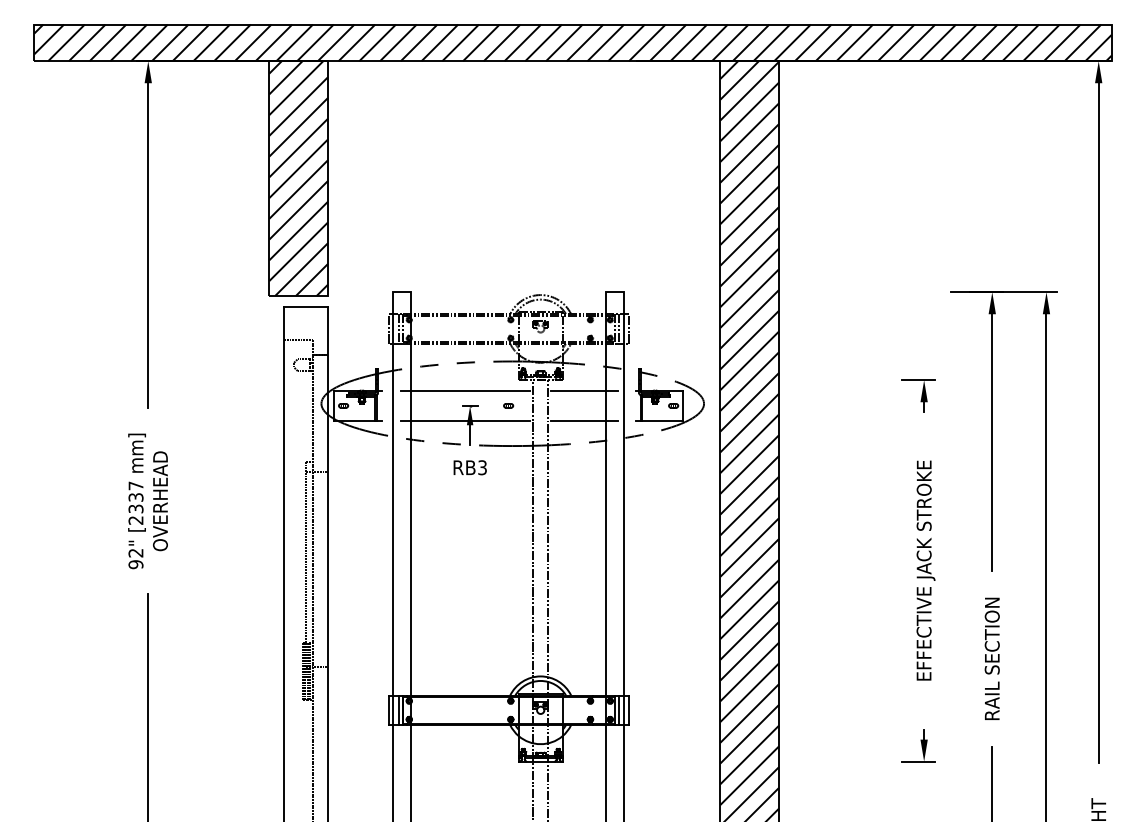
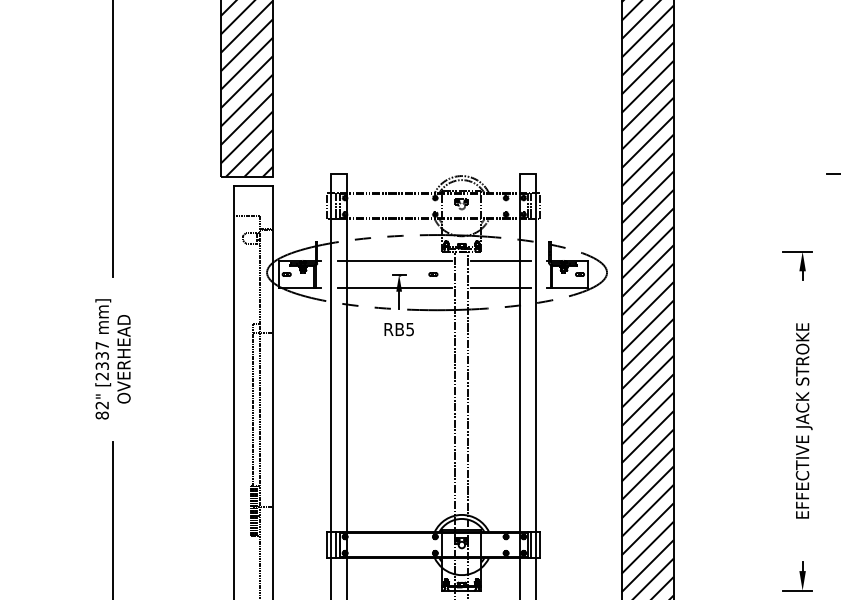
text: (482, 467) -> (410, 329), RB3 -> RB5
text: (135, 564) -> (101, 415), 92" -> 82"

